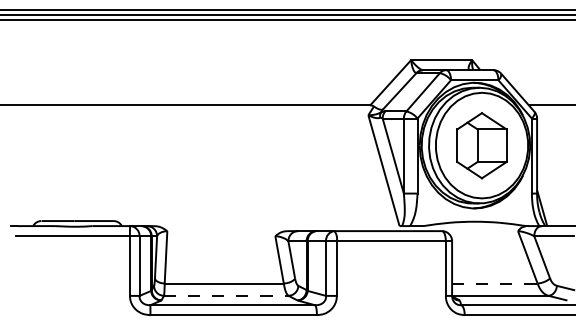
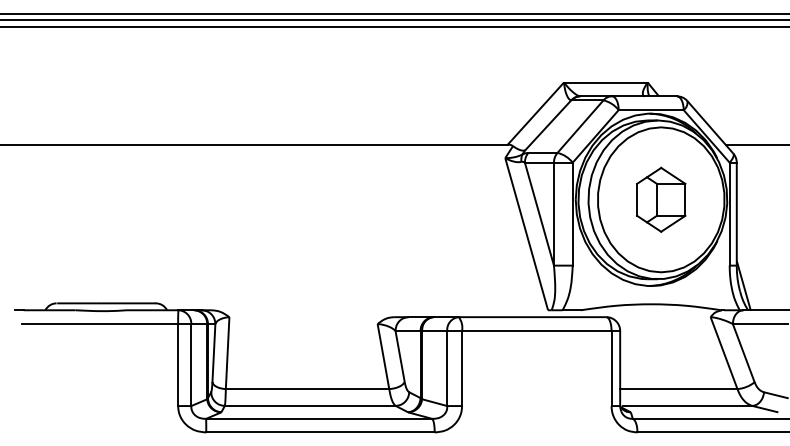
part: (482, 145) -> (661, 199), size x0.71
line: (494, 283) -> (678, 389), dashed -> solid
line: (226, 295) -> (310, 405), dashed -> solid

